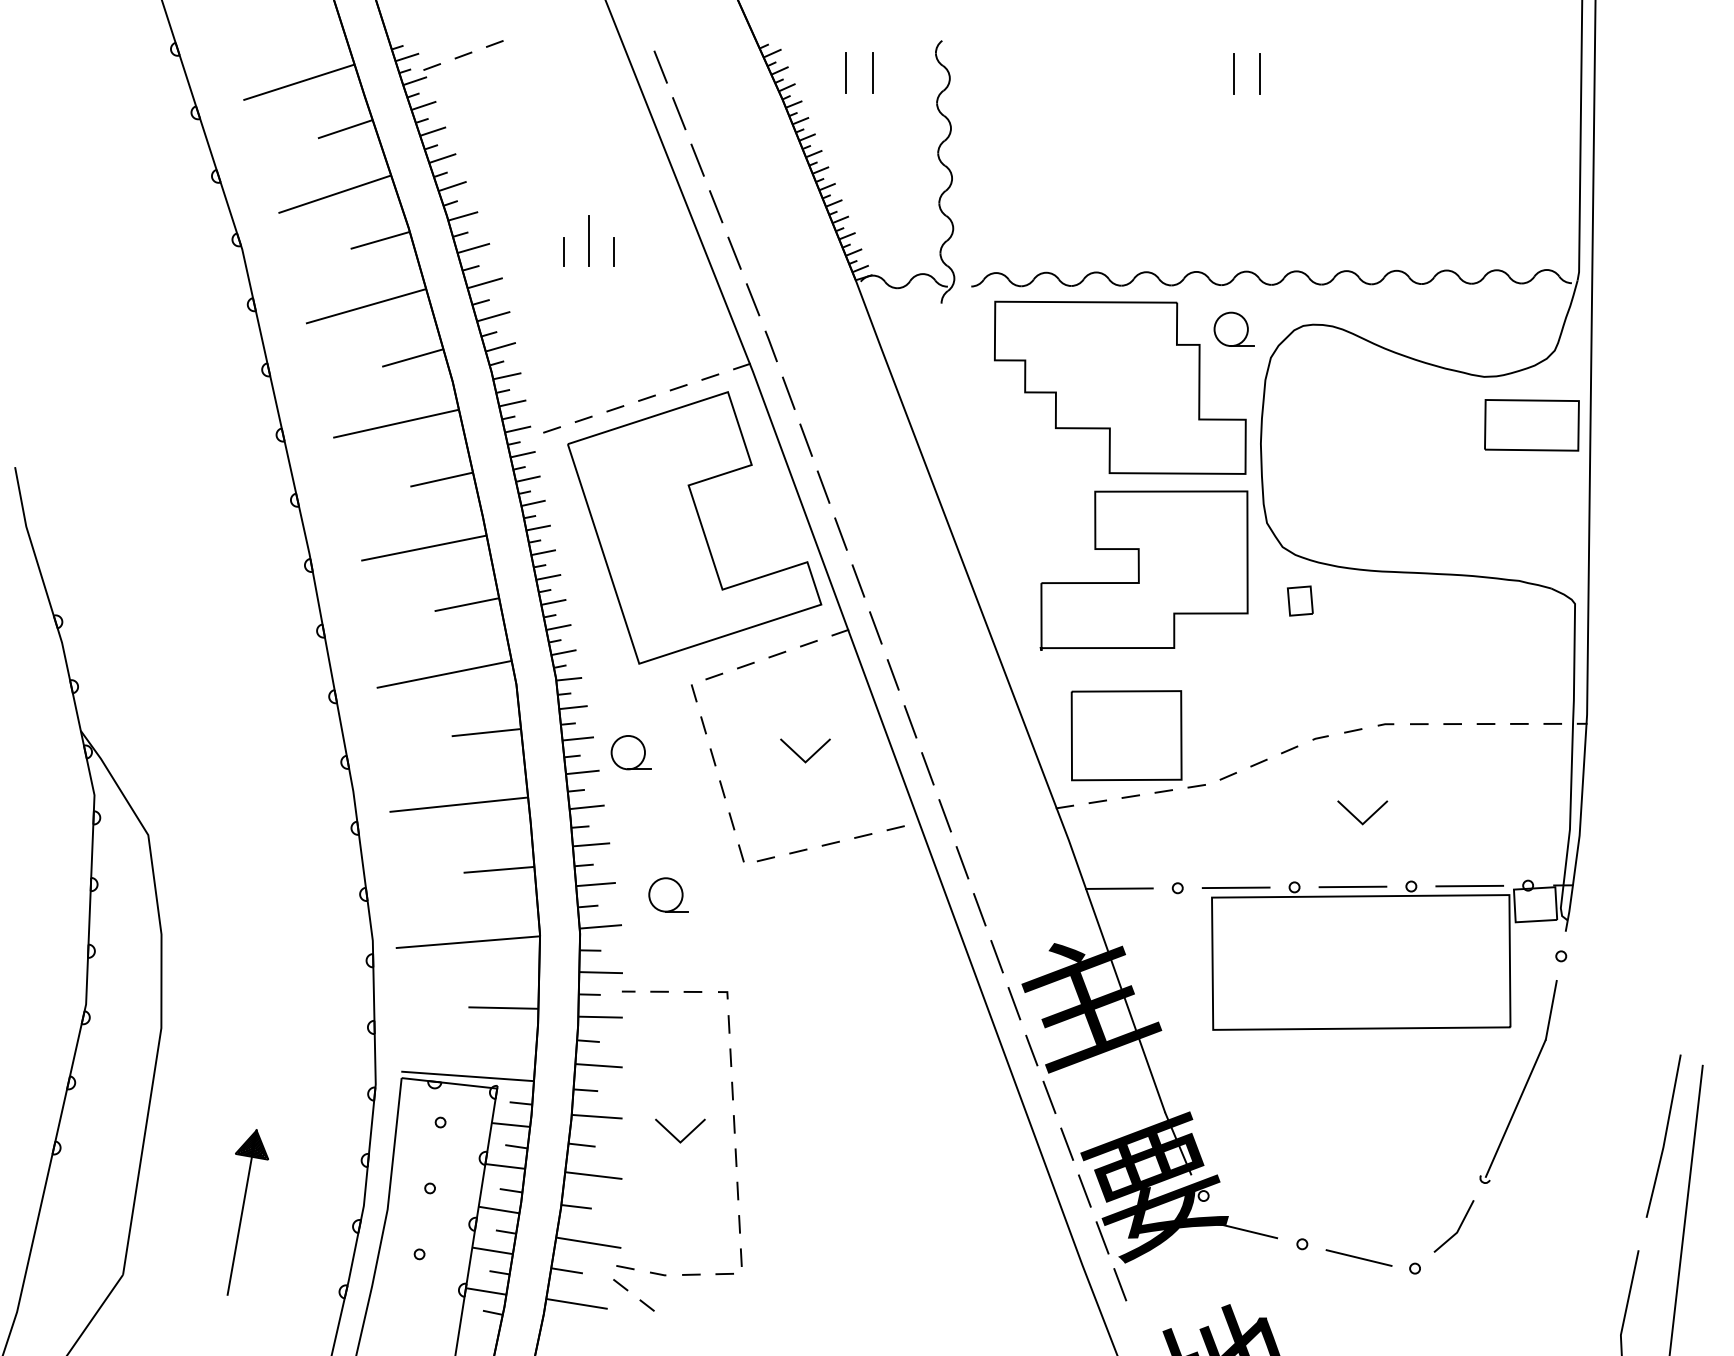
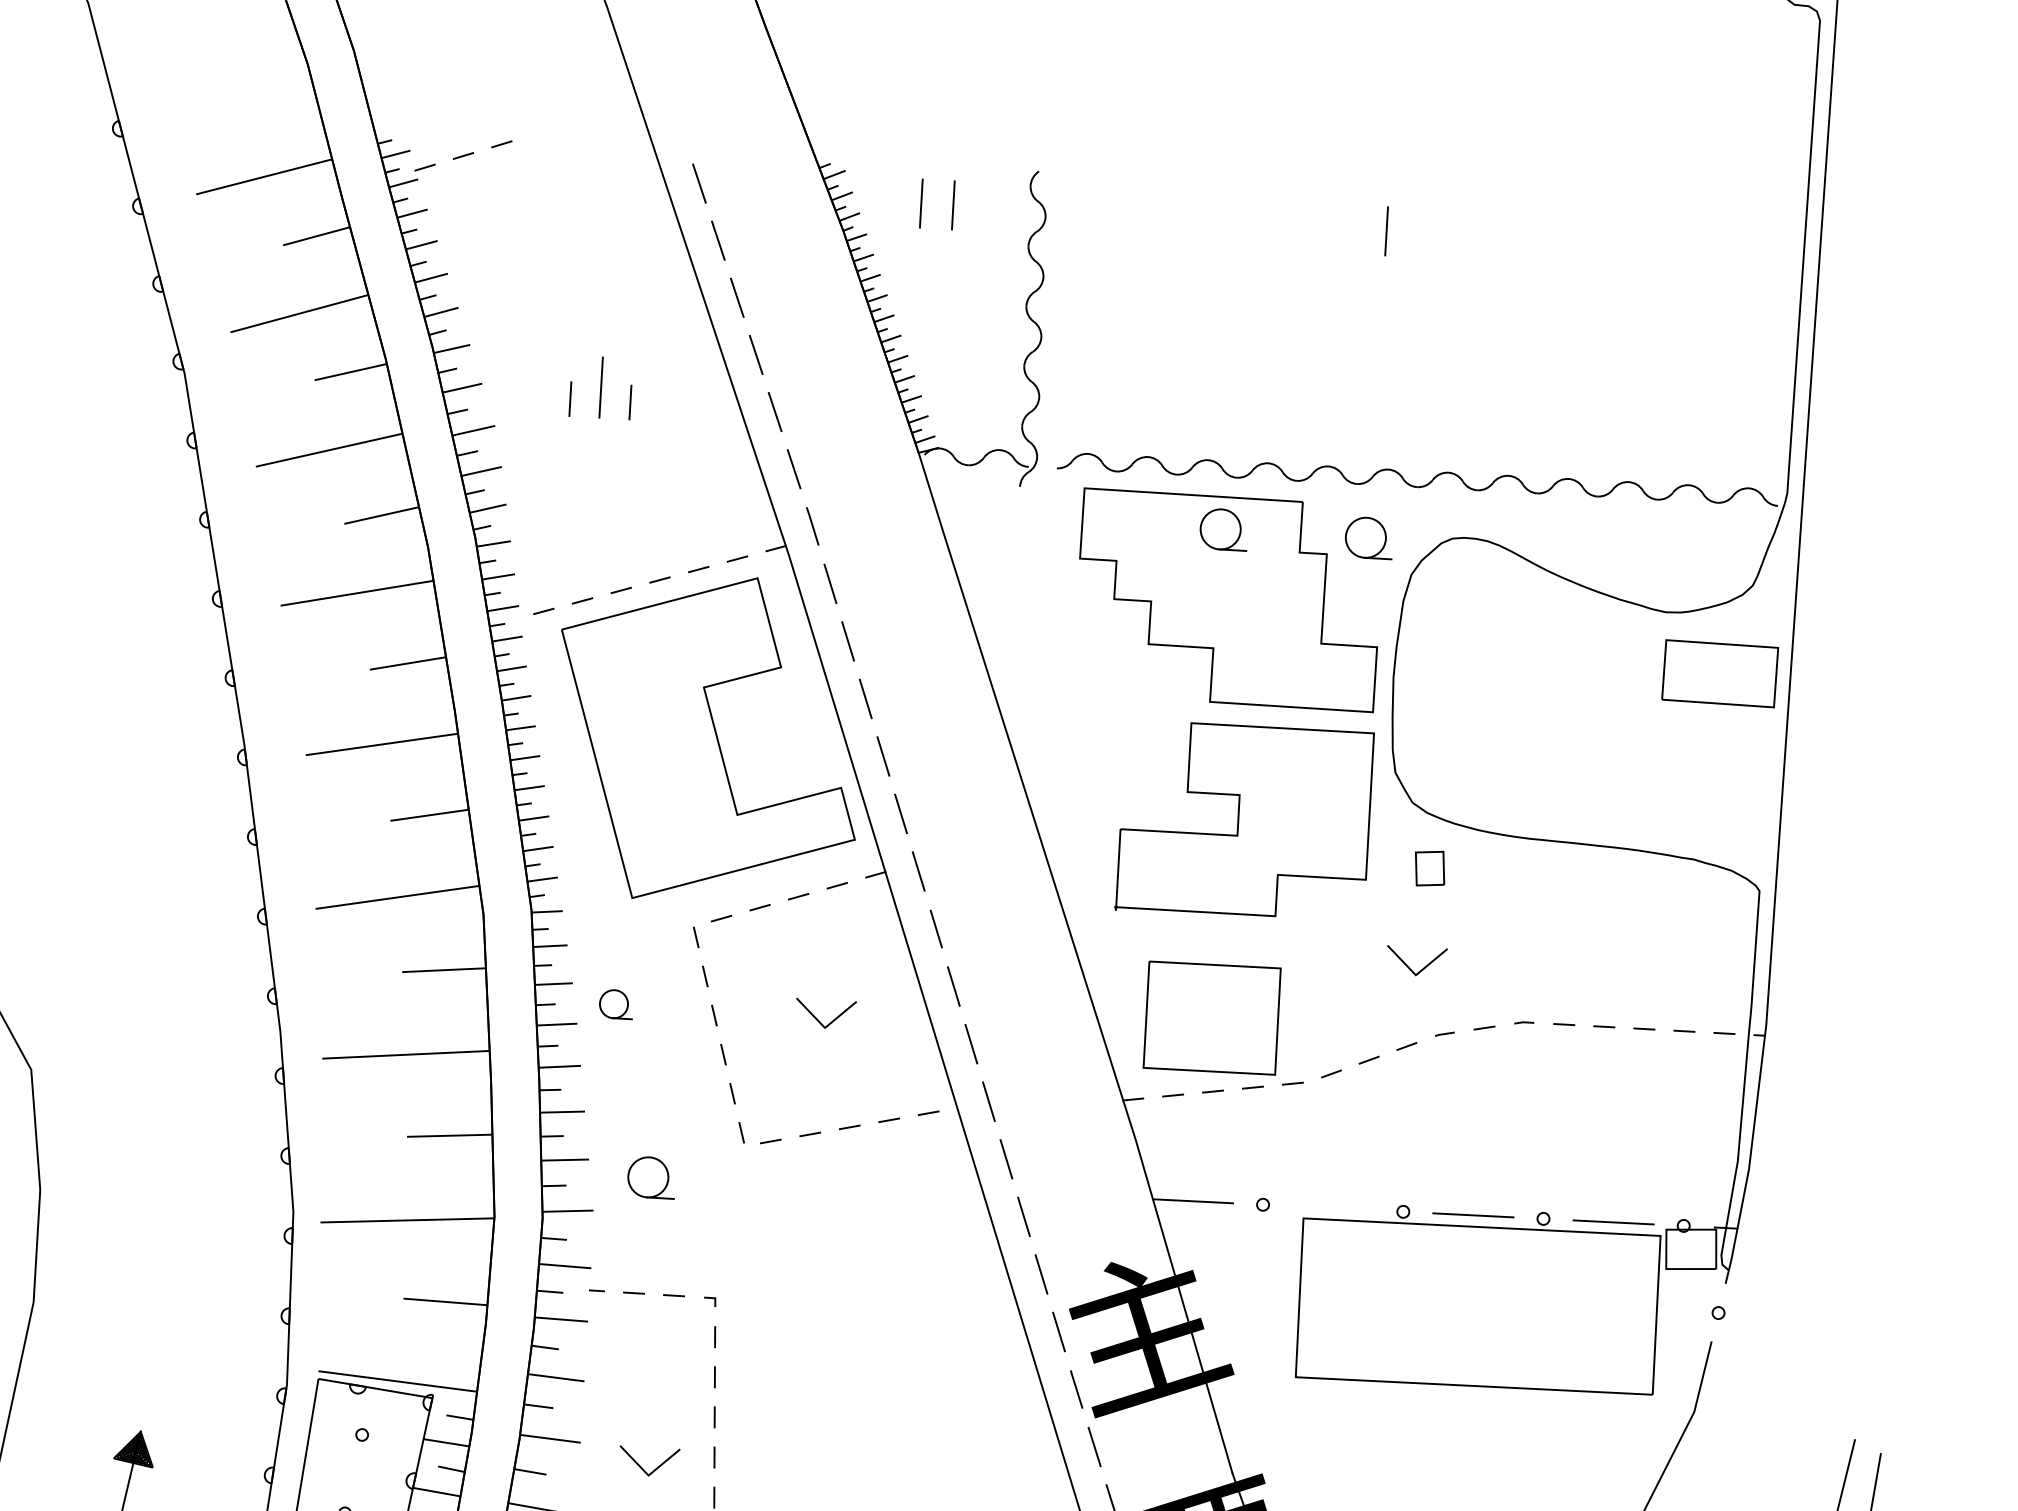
line: (1260, 73) -> (1418, 232), removed
part: (1112, 328) -> (1223, 528), added
part: (630, 752) -> (615, 1004), size x0.7
line: (1359, 819) -> (1412, 969), moved
line: (1235, 887) -> (1332, 1207), removed

